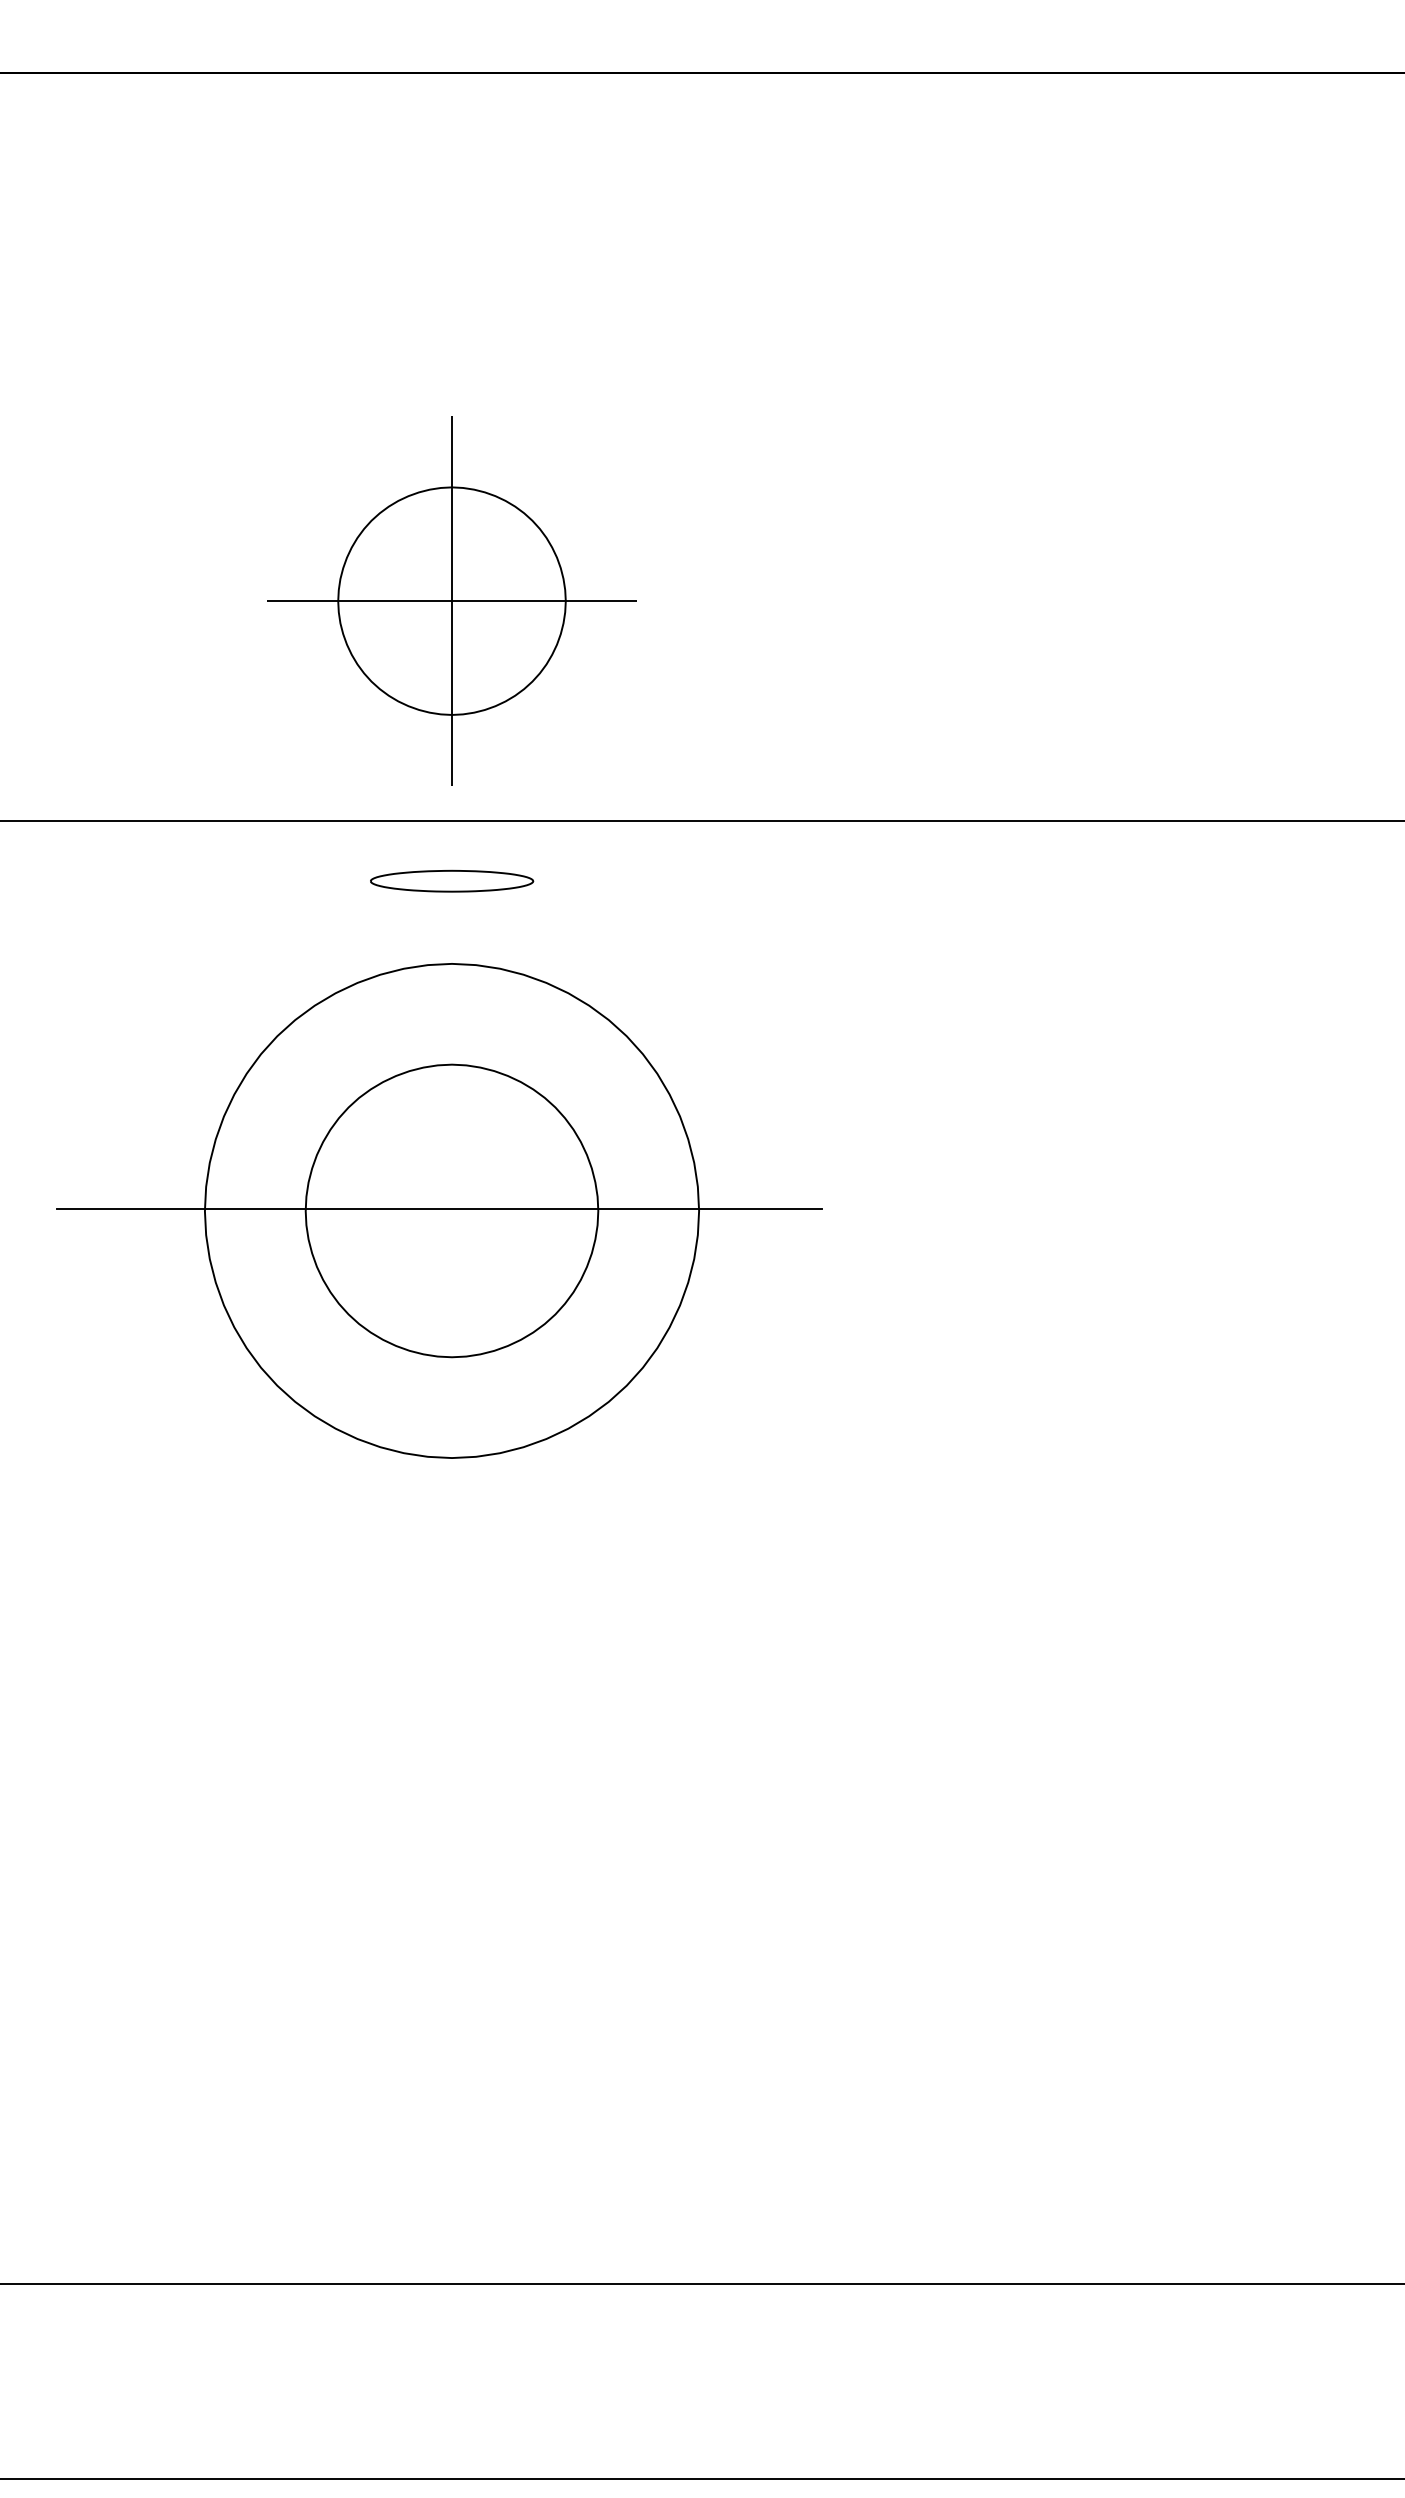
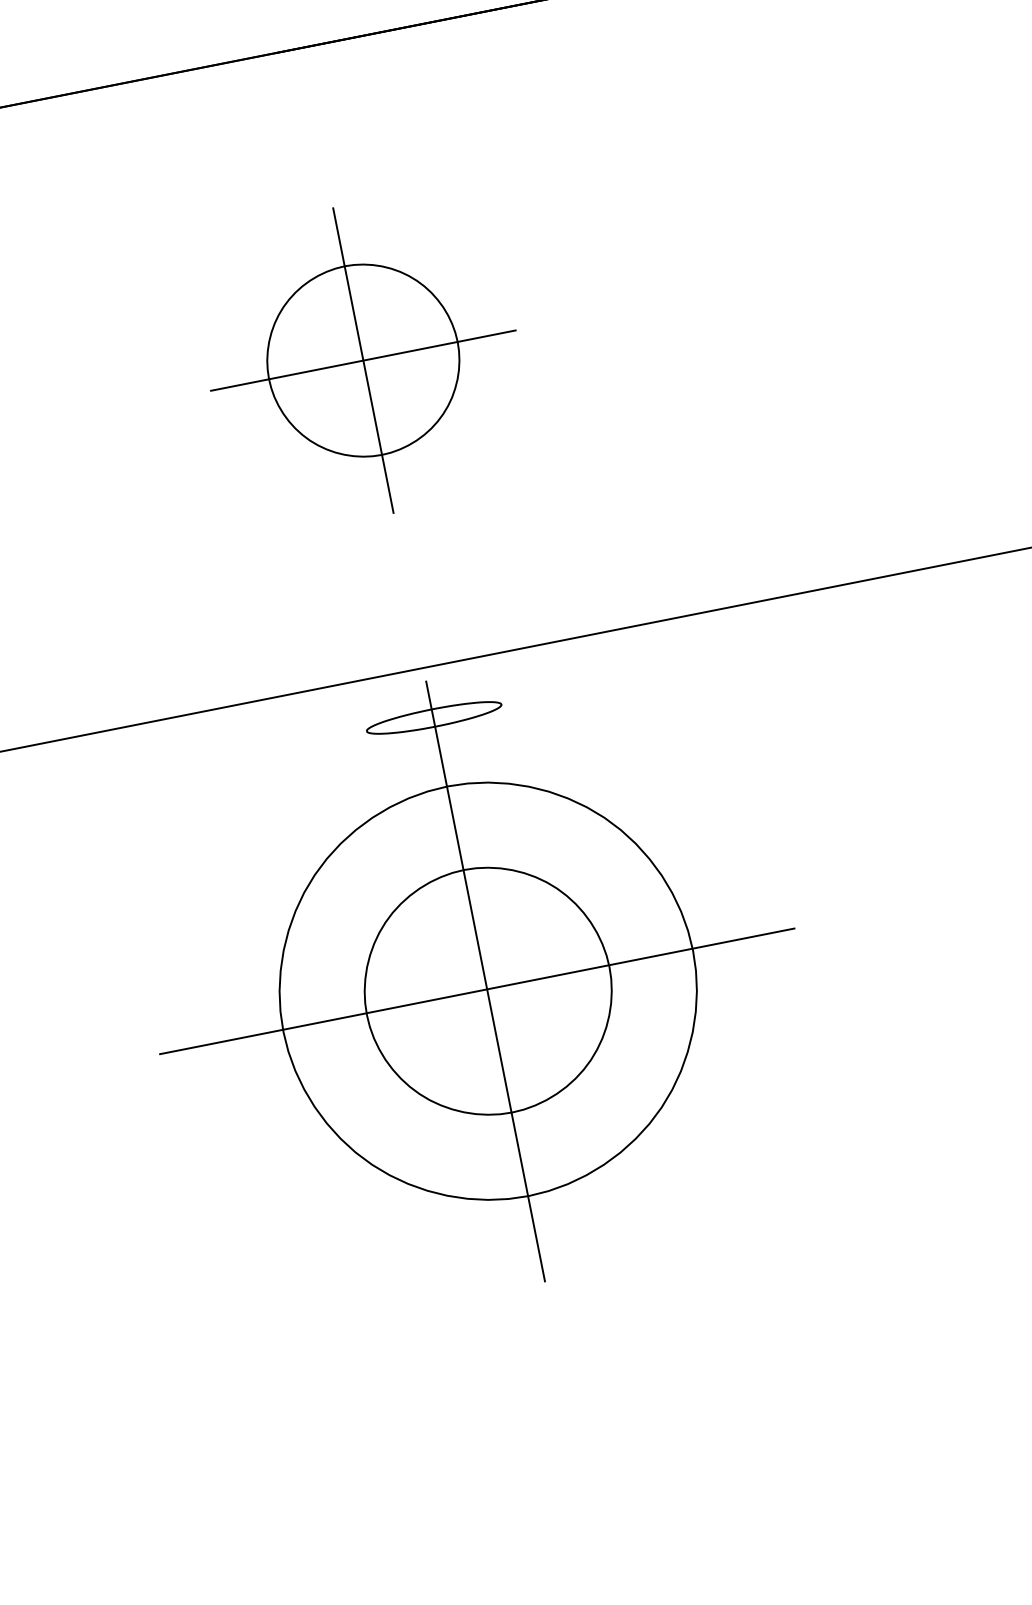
part: (451, 600) -> (362, 360), moved
line: (451, 1198) -> (485, 980), added

